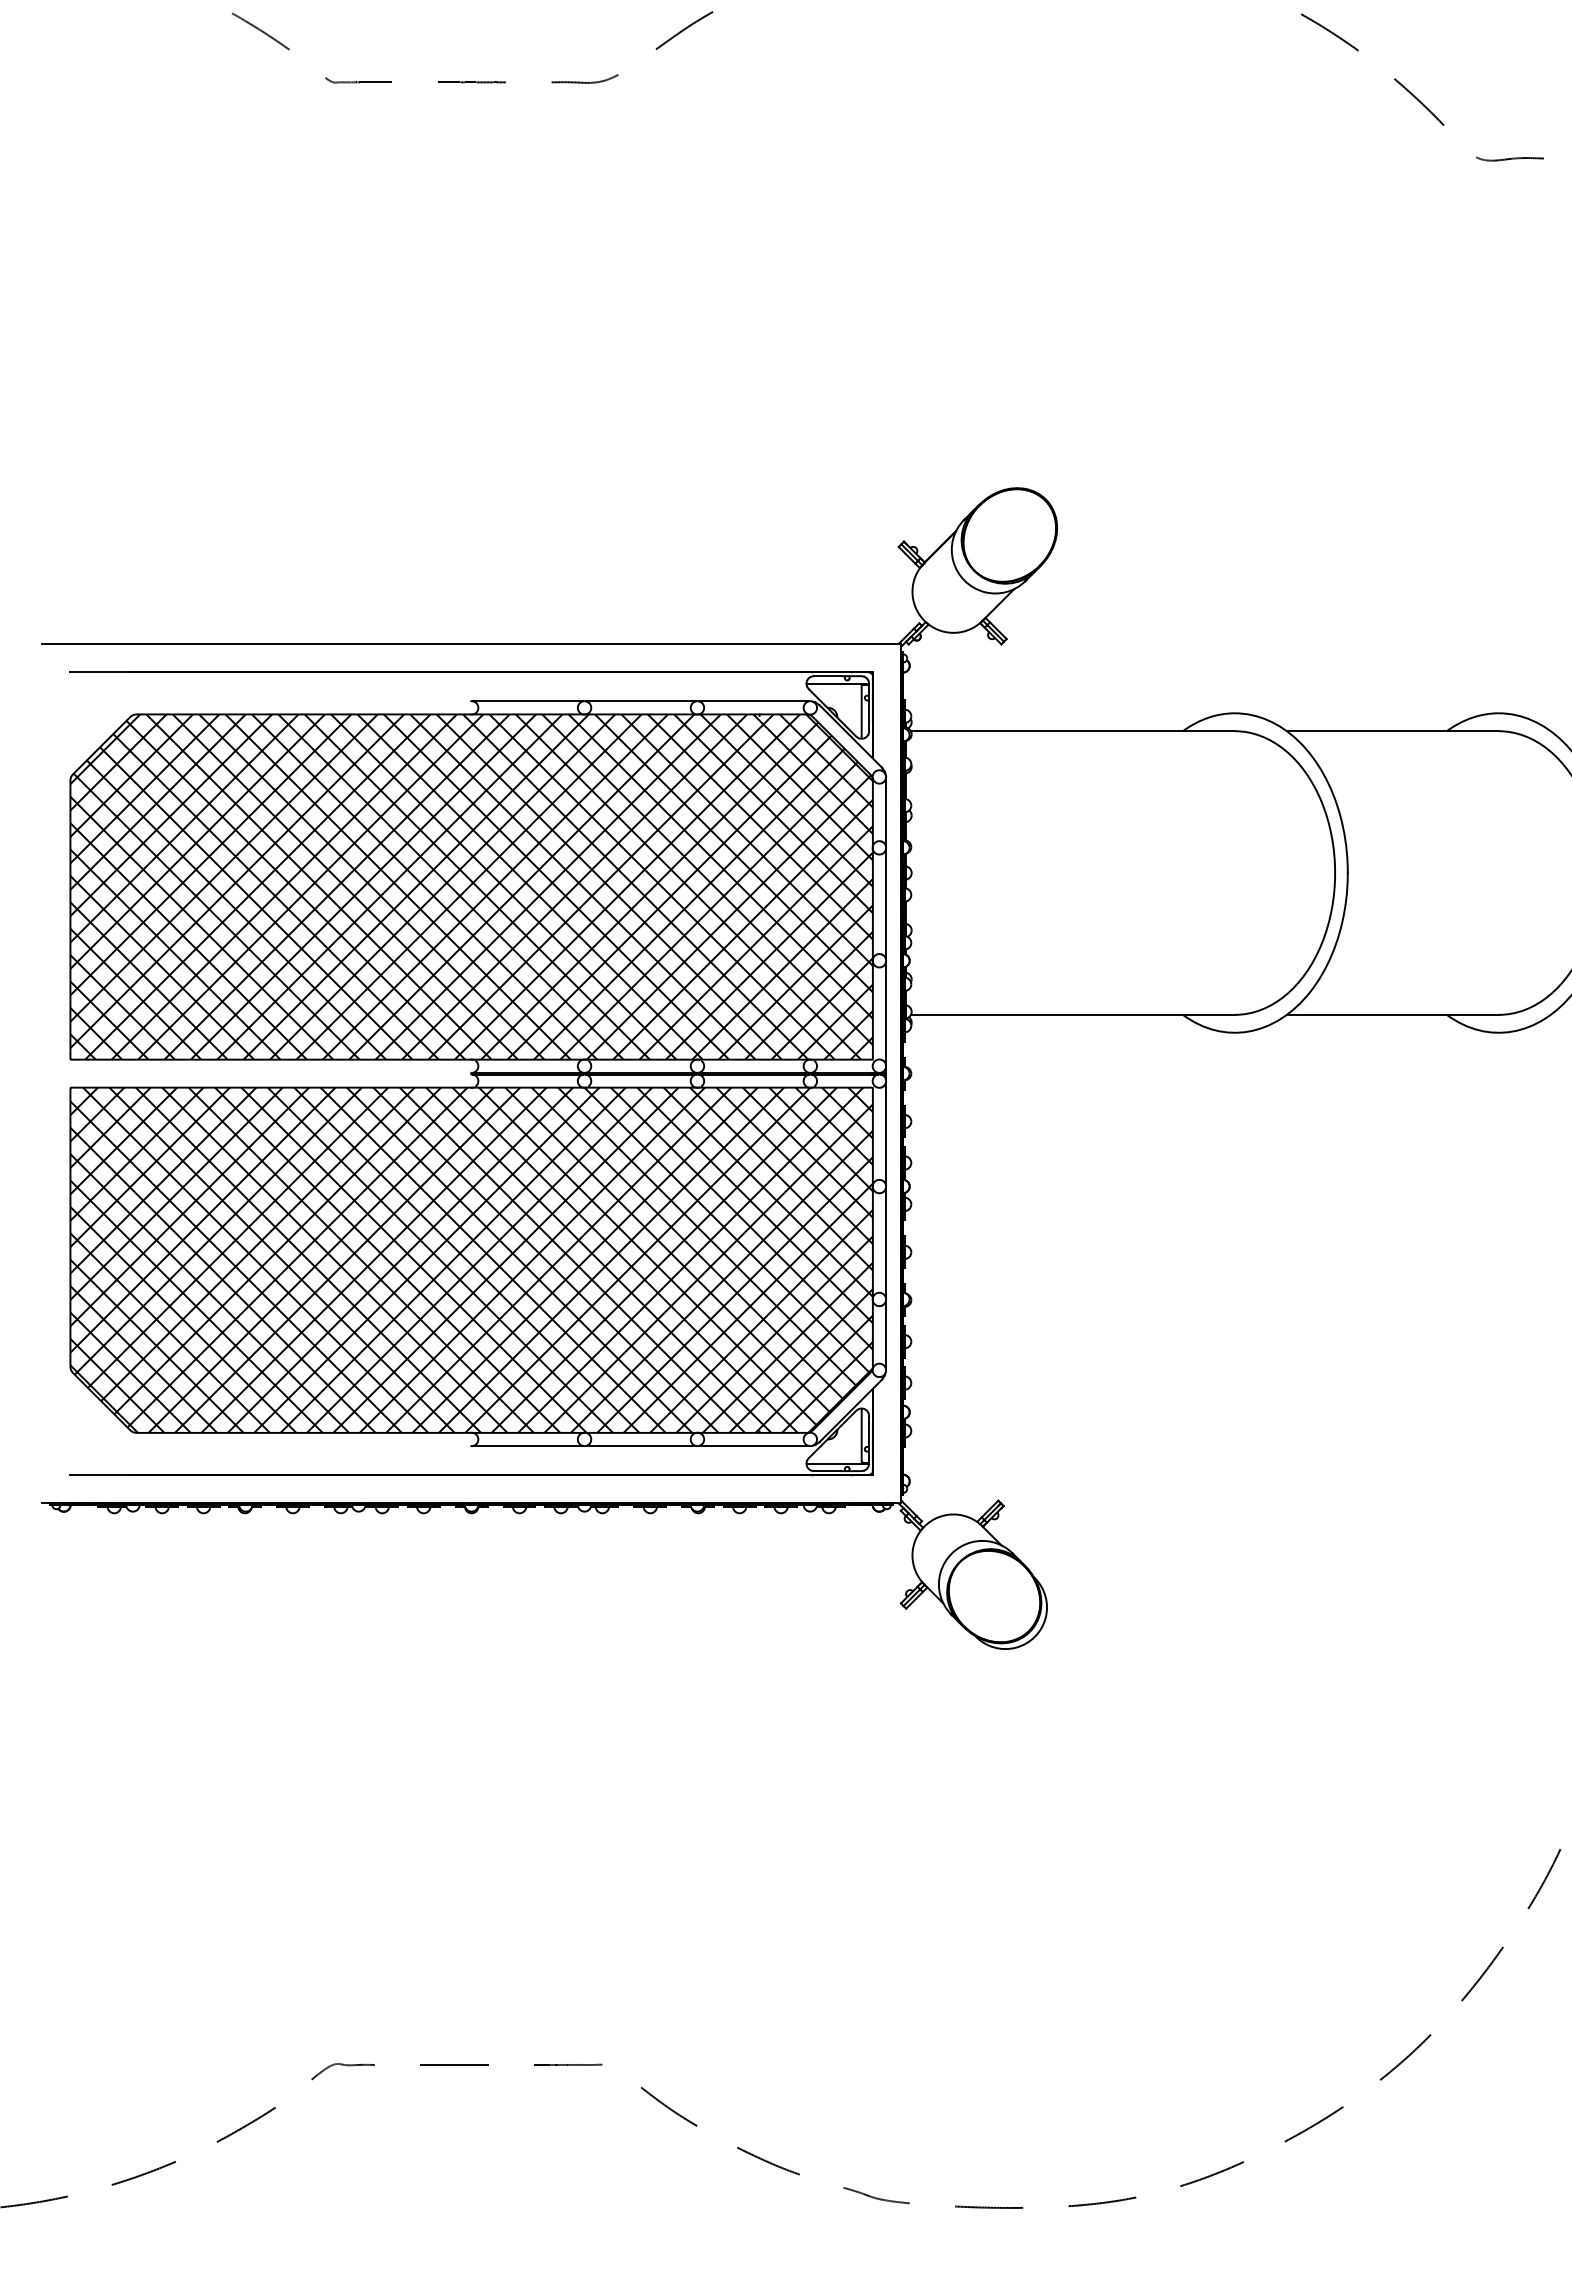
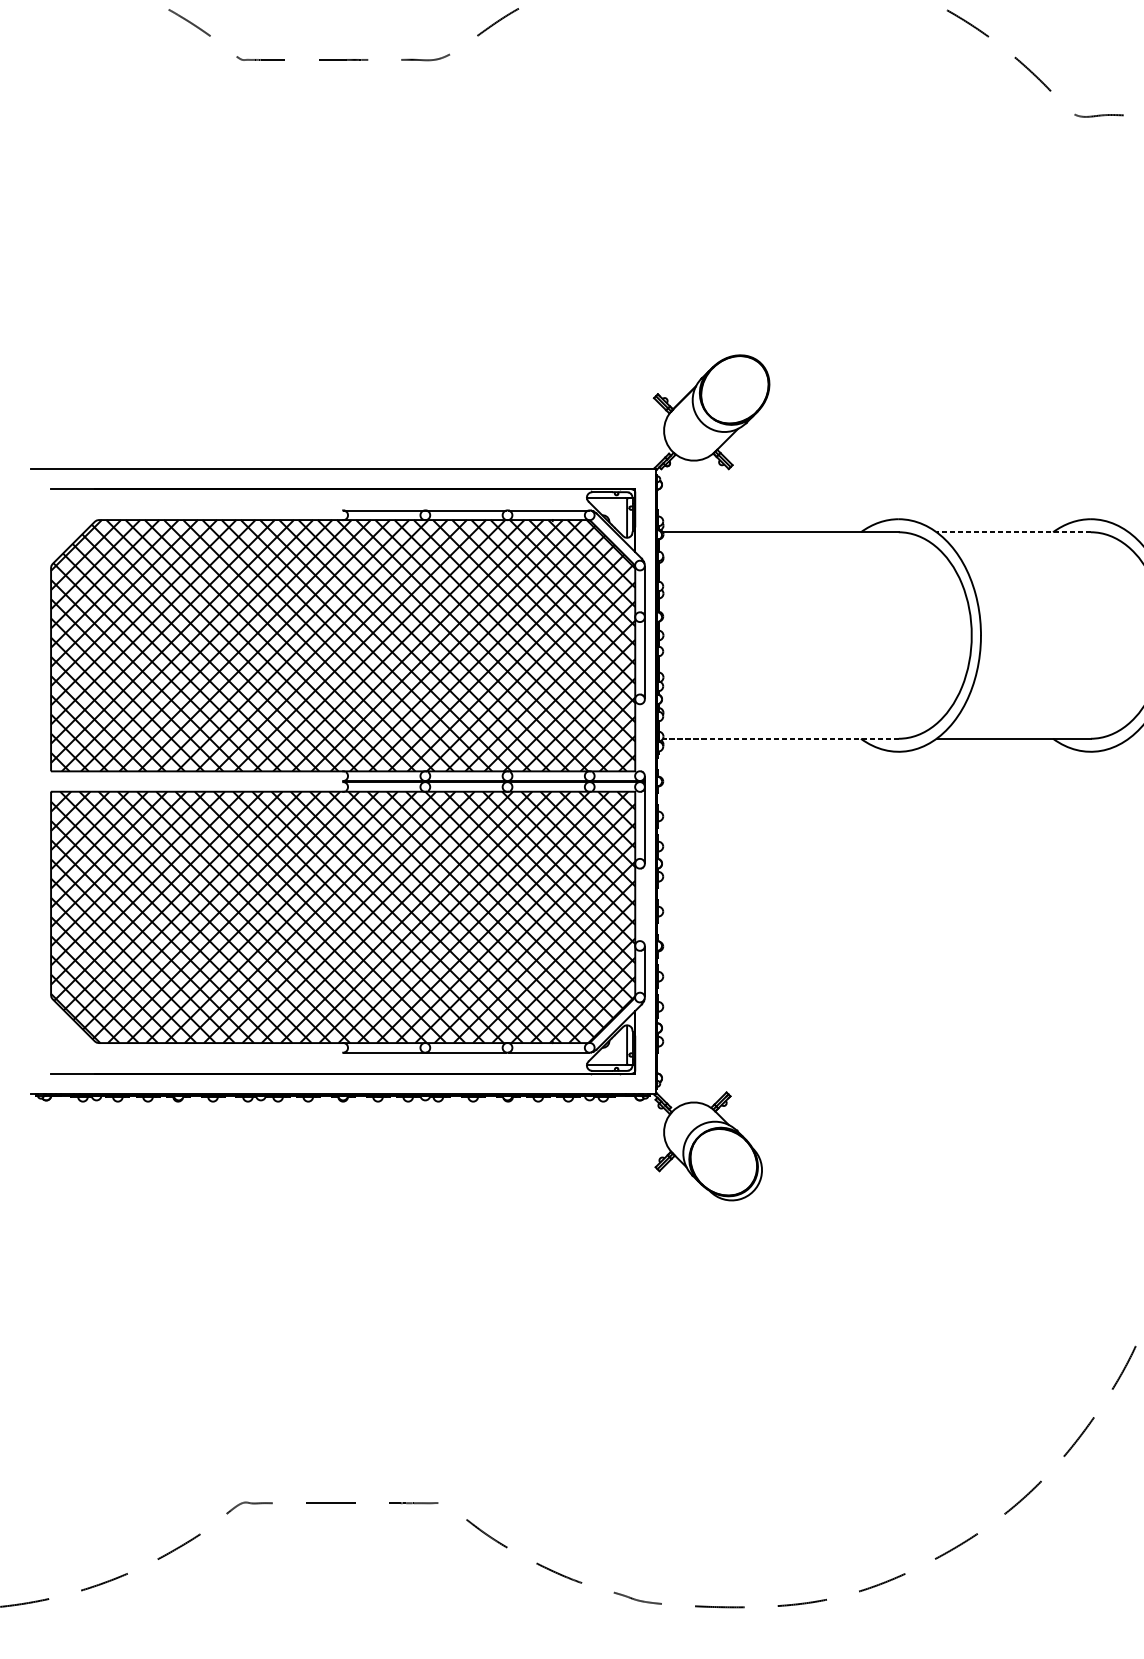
line: (1392, 731) -> (1013, 532), solid -> dashed
line: (885, 1013) -> (644, 737), removed
line: (1072, 1014) -> (780, 738), solid -> dashed
line: (885, 1242) -> (644, 904), removed

